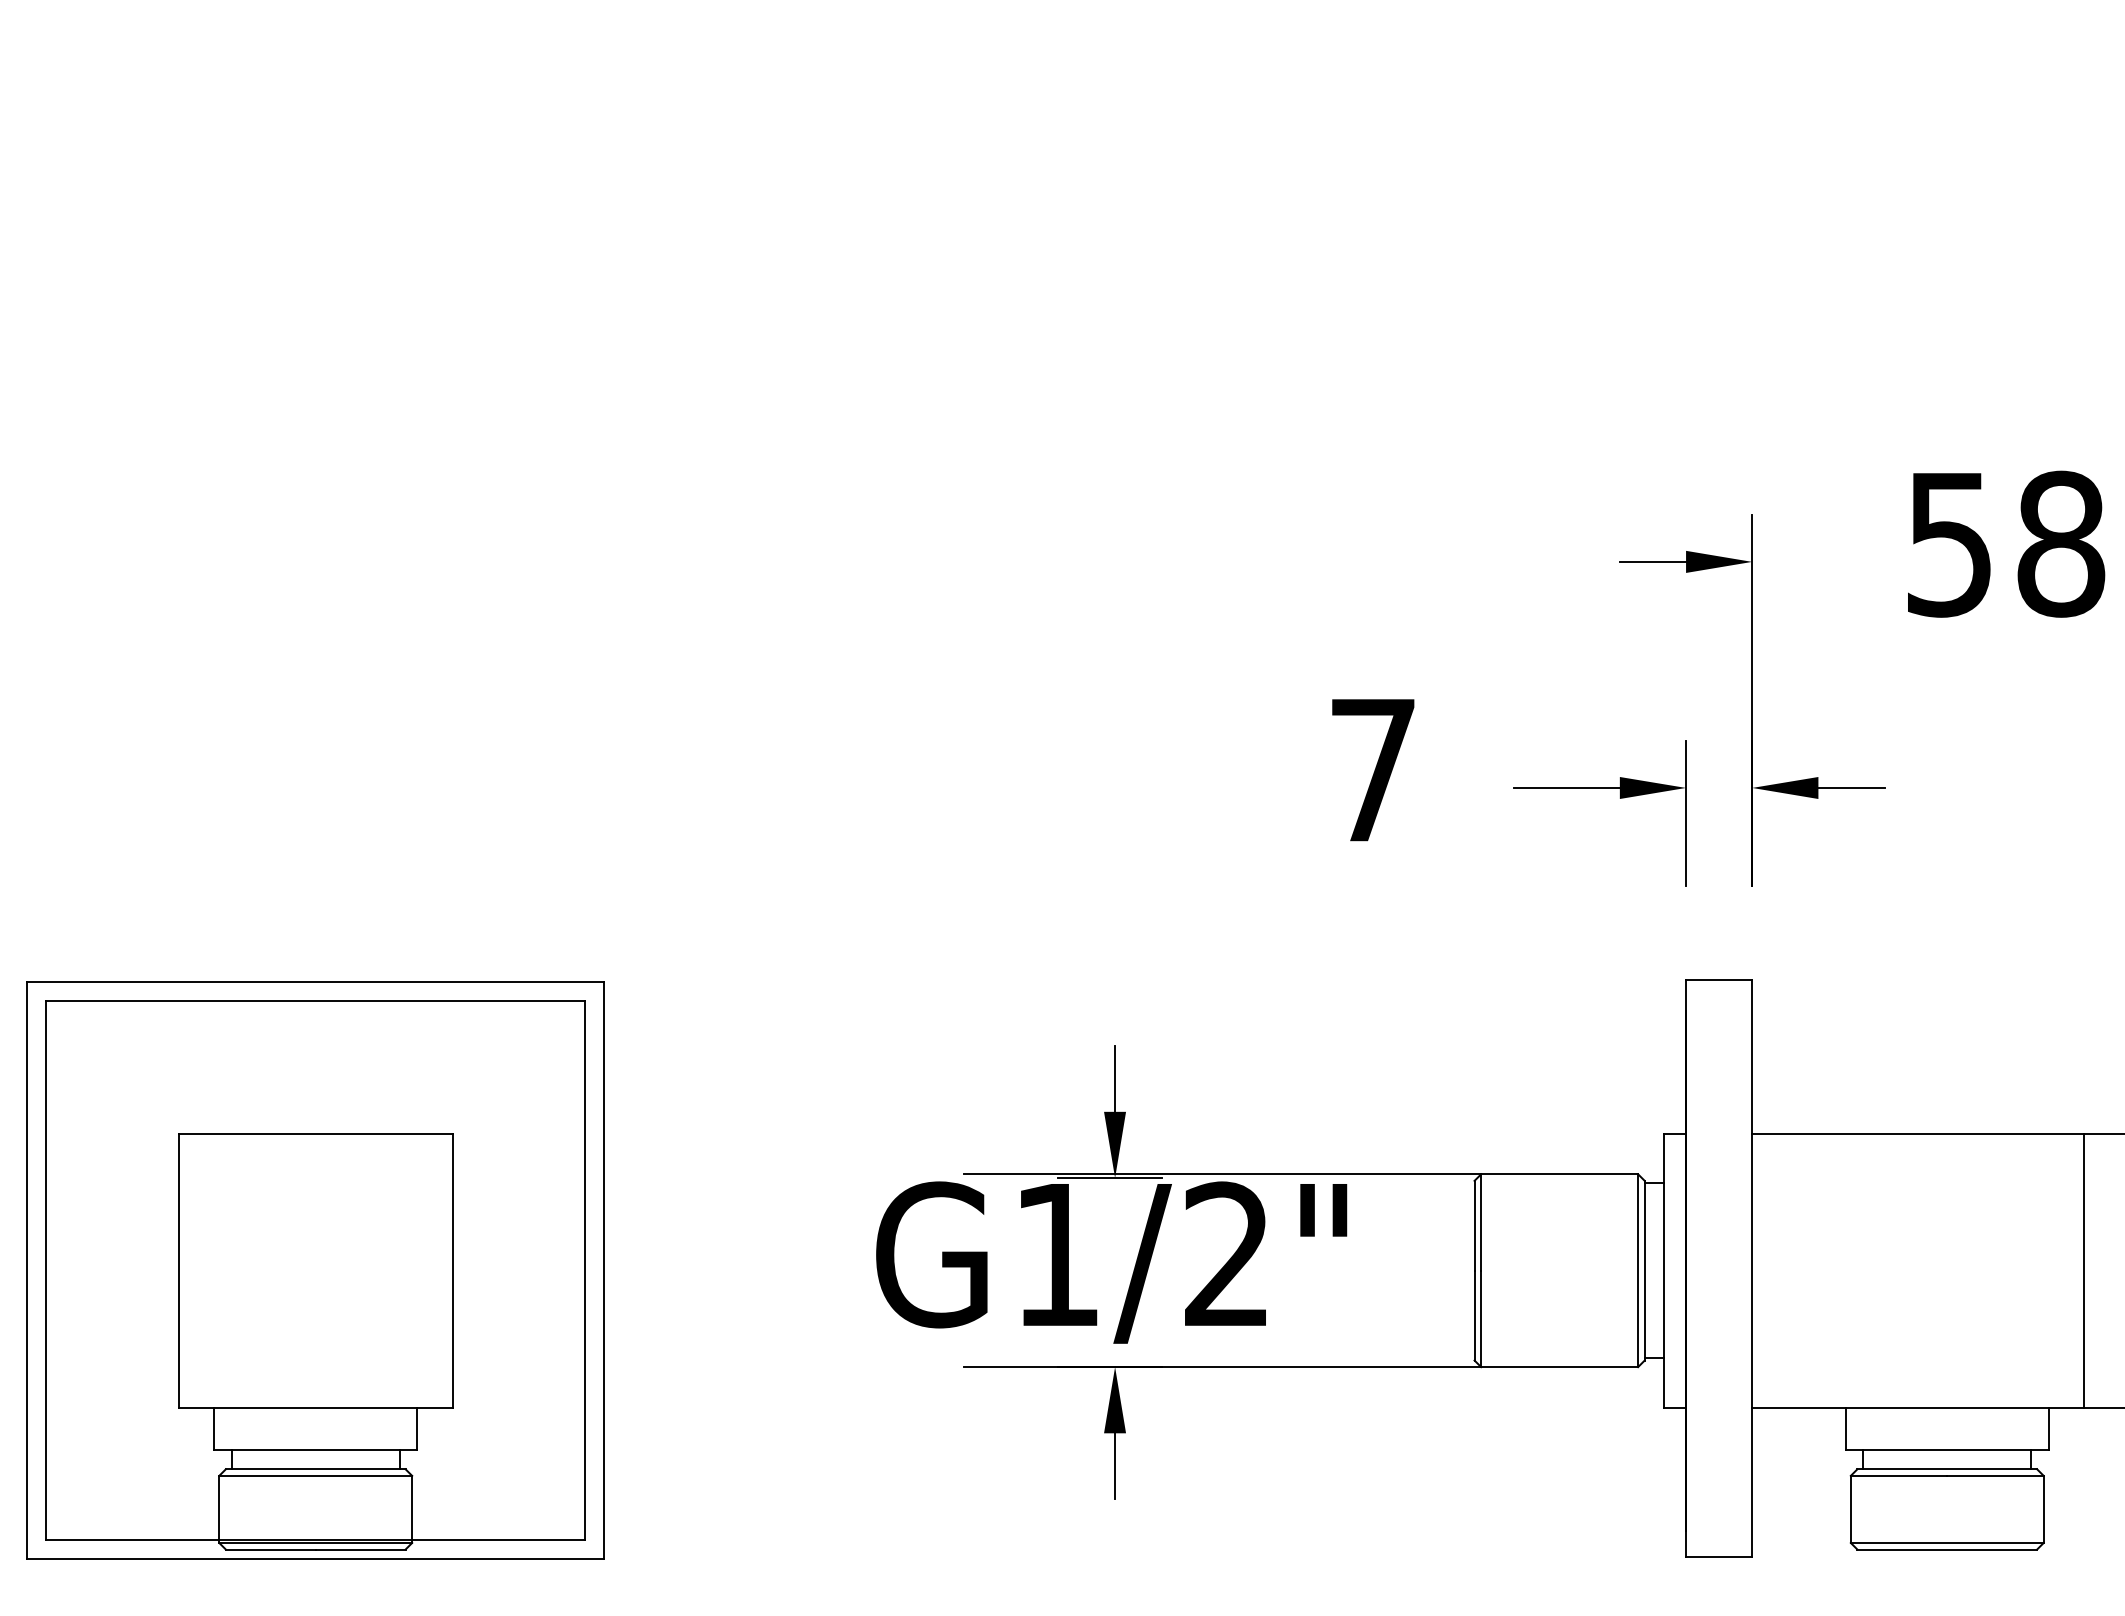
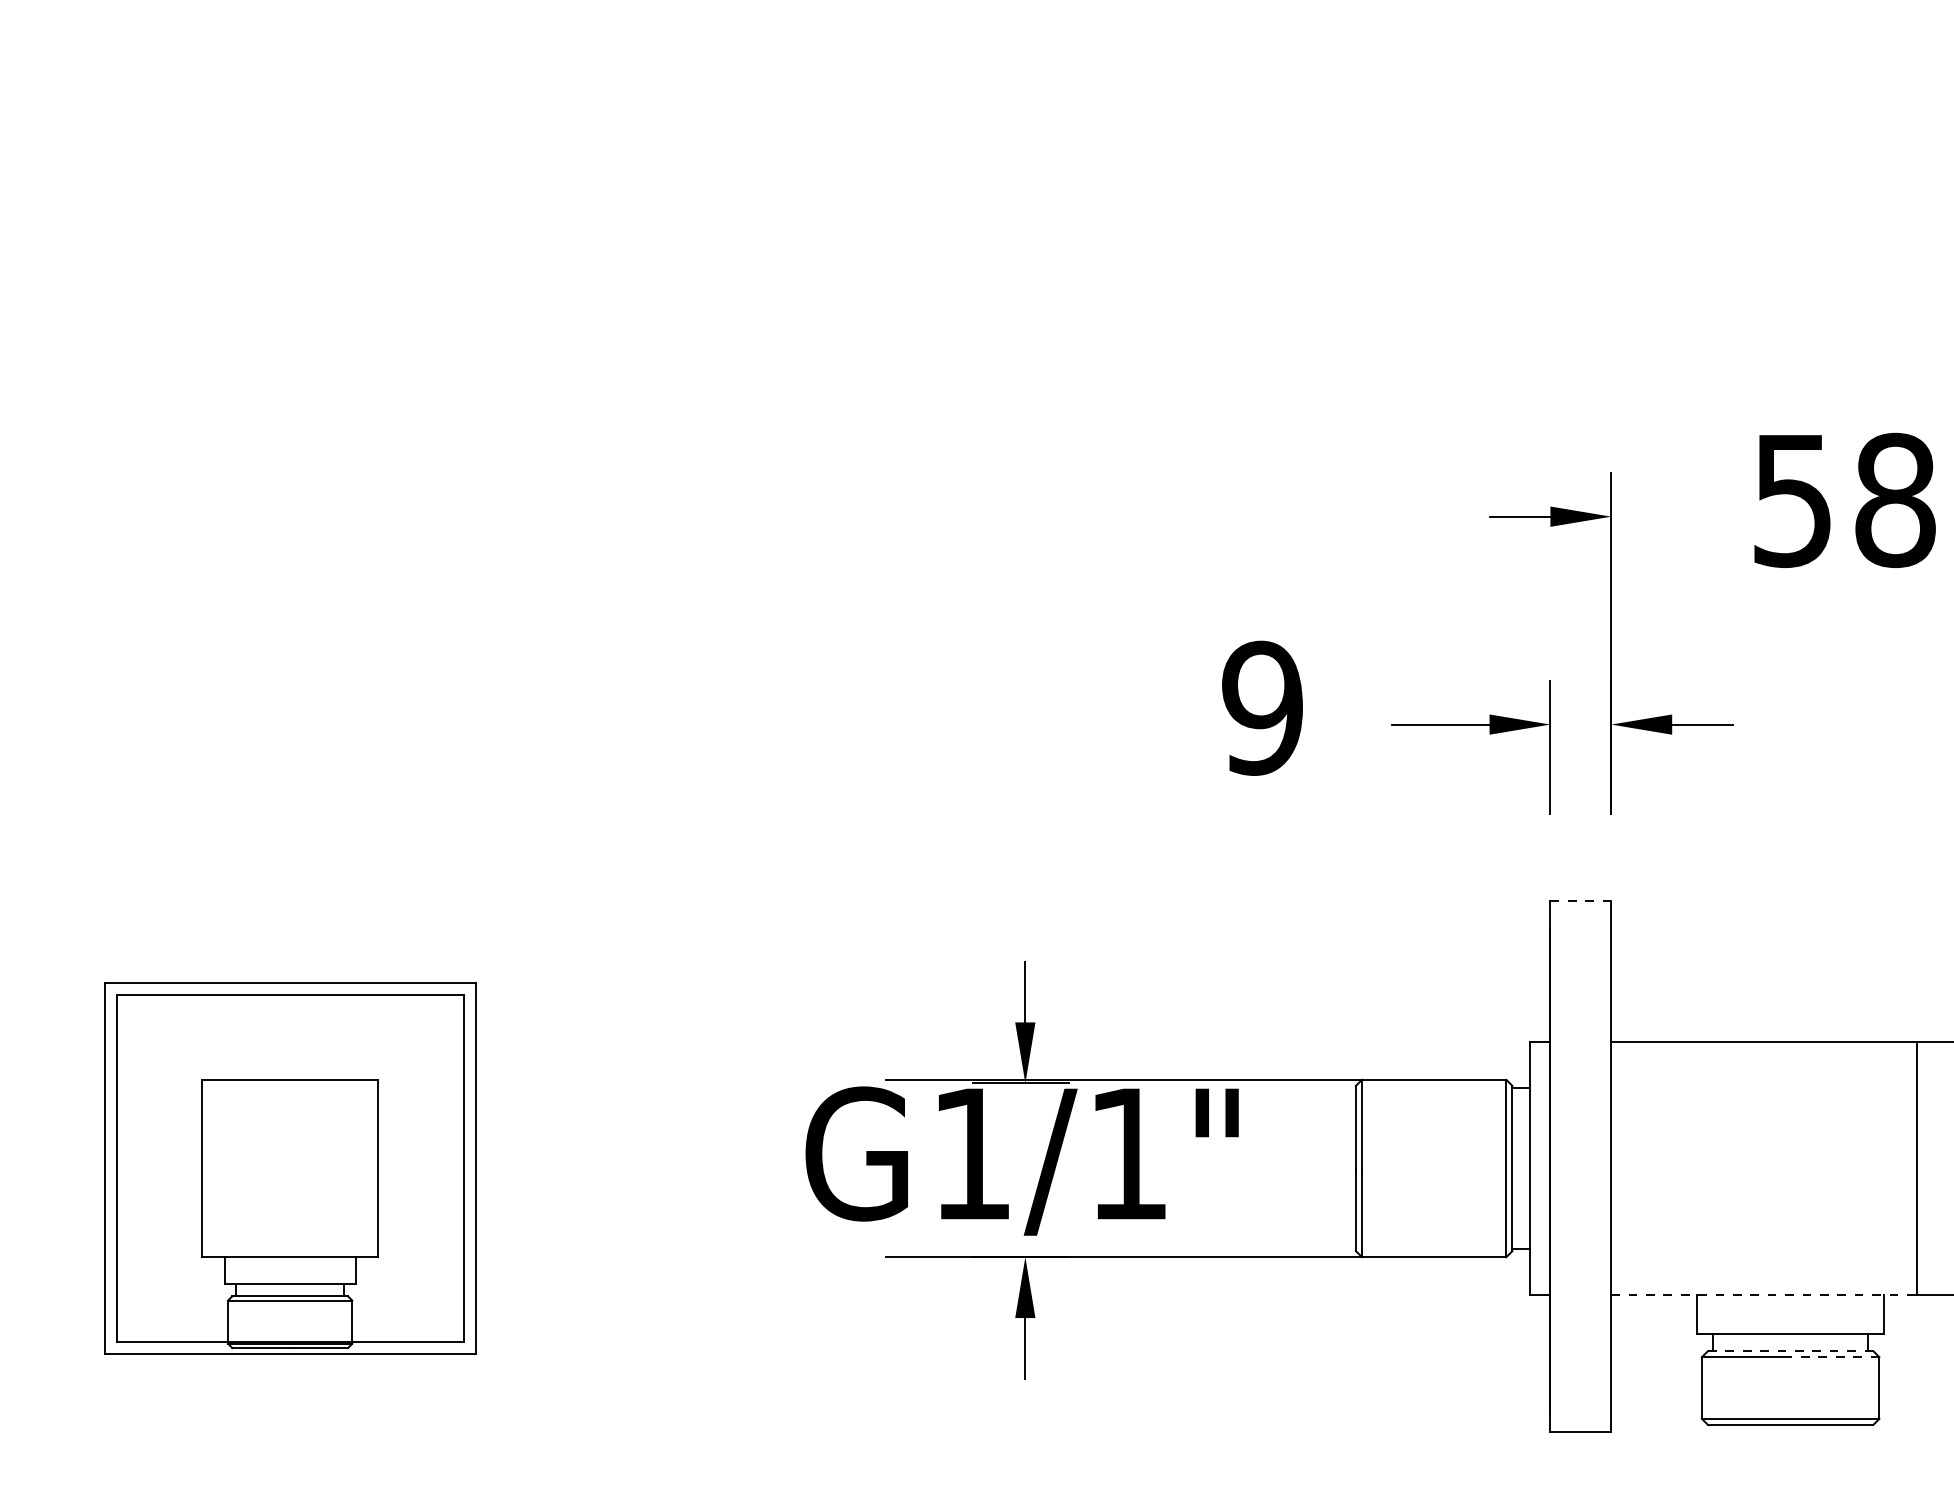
text: (1372, 769) -> (1262, 707), 7 -> 9
line: (1719, 980) -> (1581, 901), solid -> dashed
text: (1226, 1253) -> (1127, 1152), G1/2" -> G1/1"
part: (314, 1270) -> (289, 1168), size x0.7
line: (1918, 1407) -> (1764, 1294), solid -> dashed
line: (1947, 1469) -> (1790, 1351), solid -> dashed
line: (1994, 1476) -> (1834, 1357), solid -> dashed

